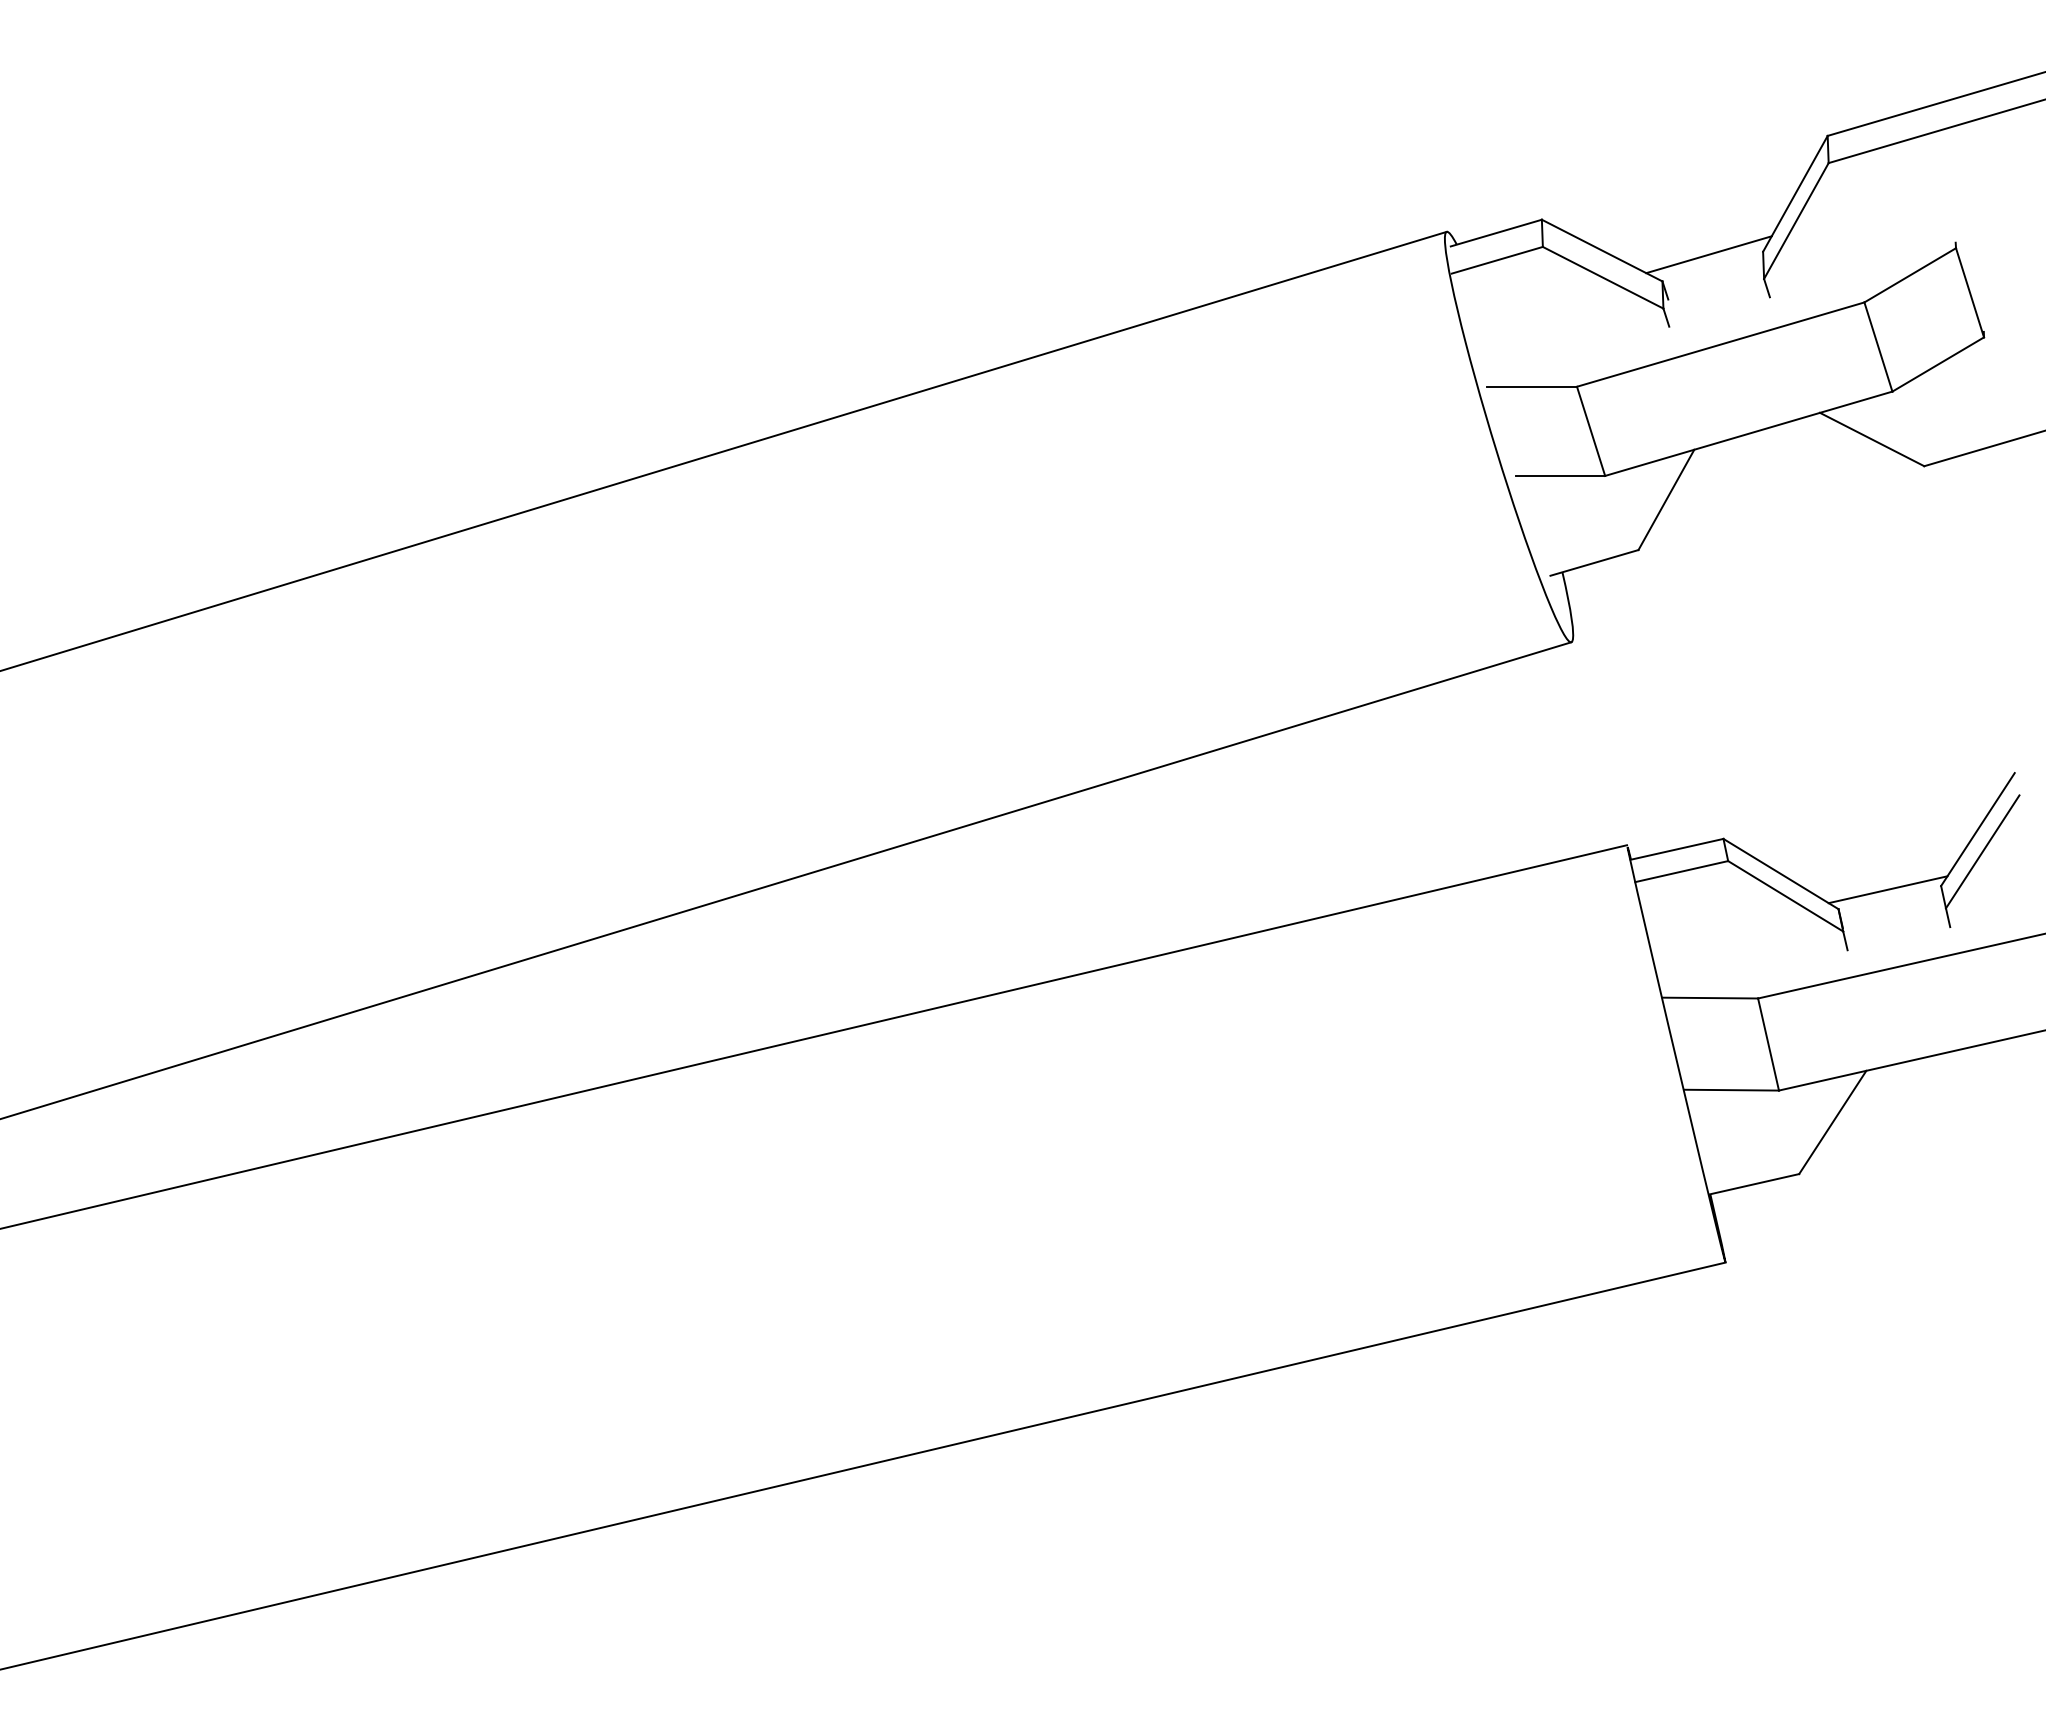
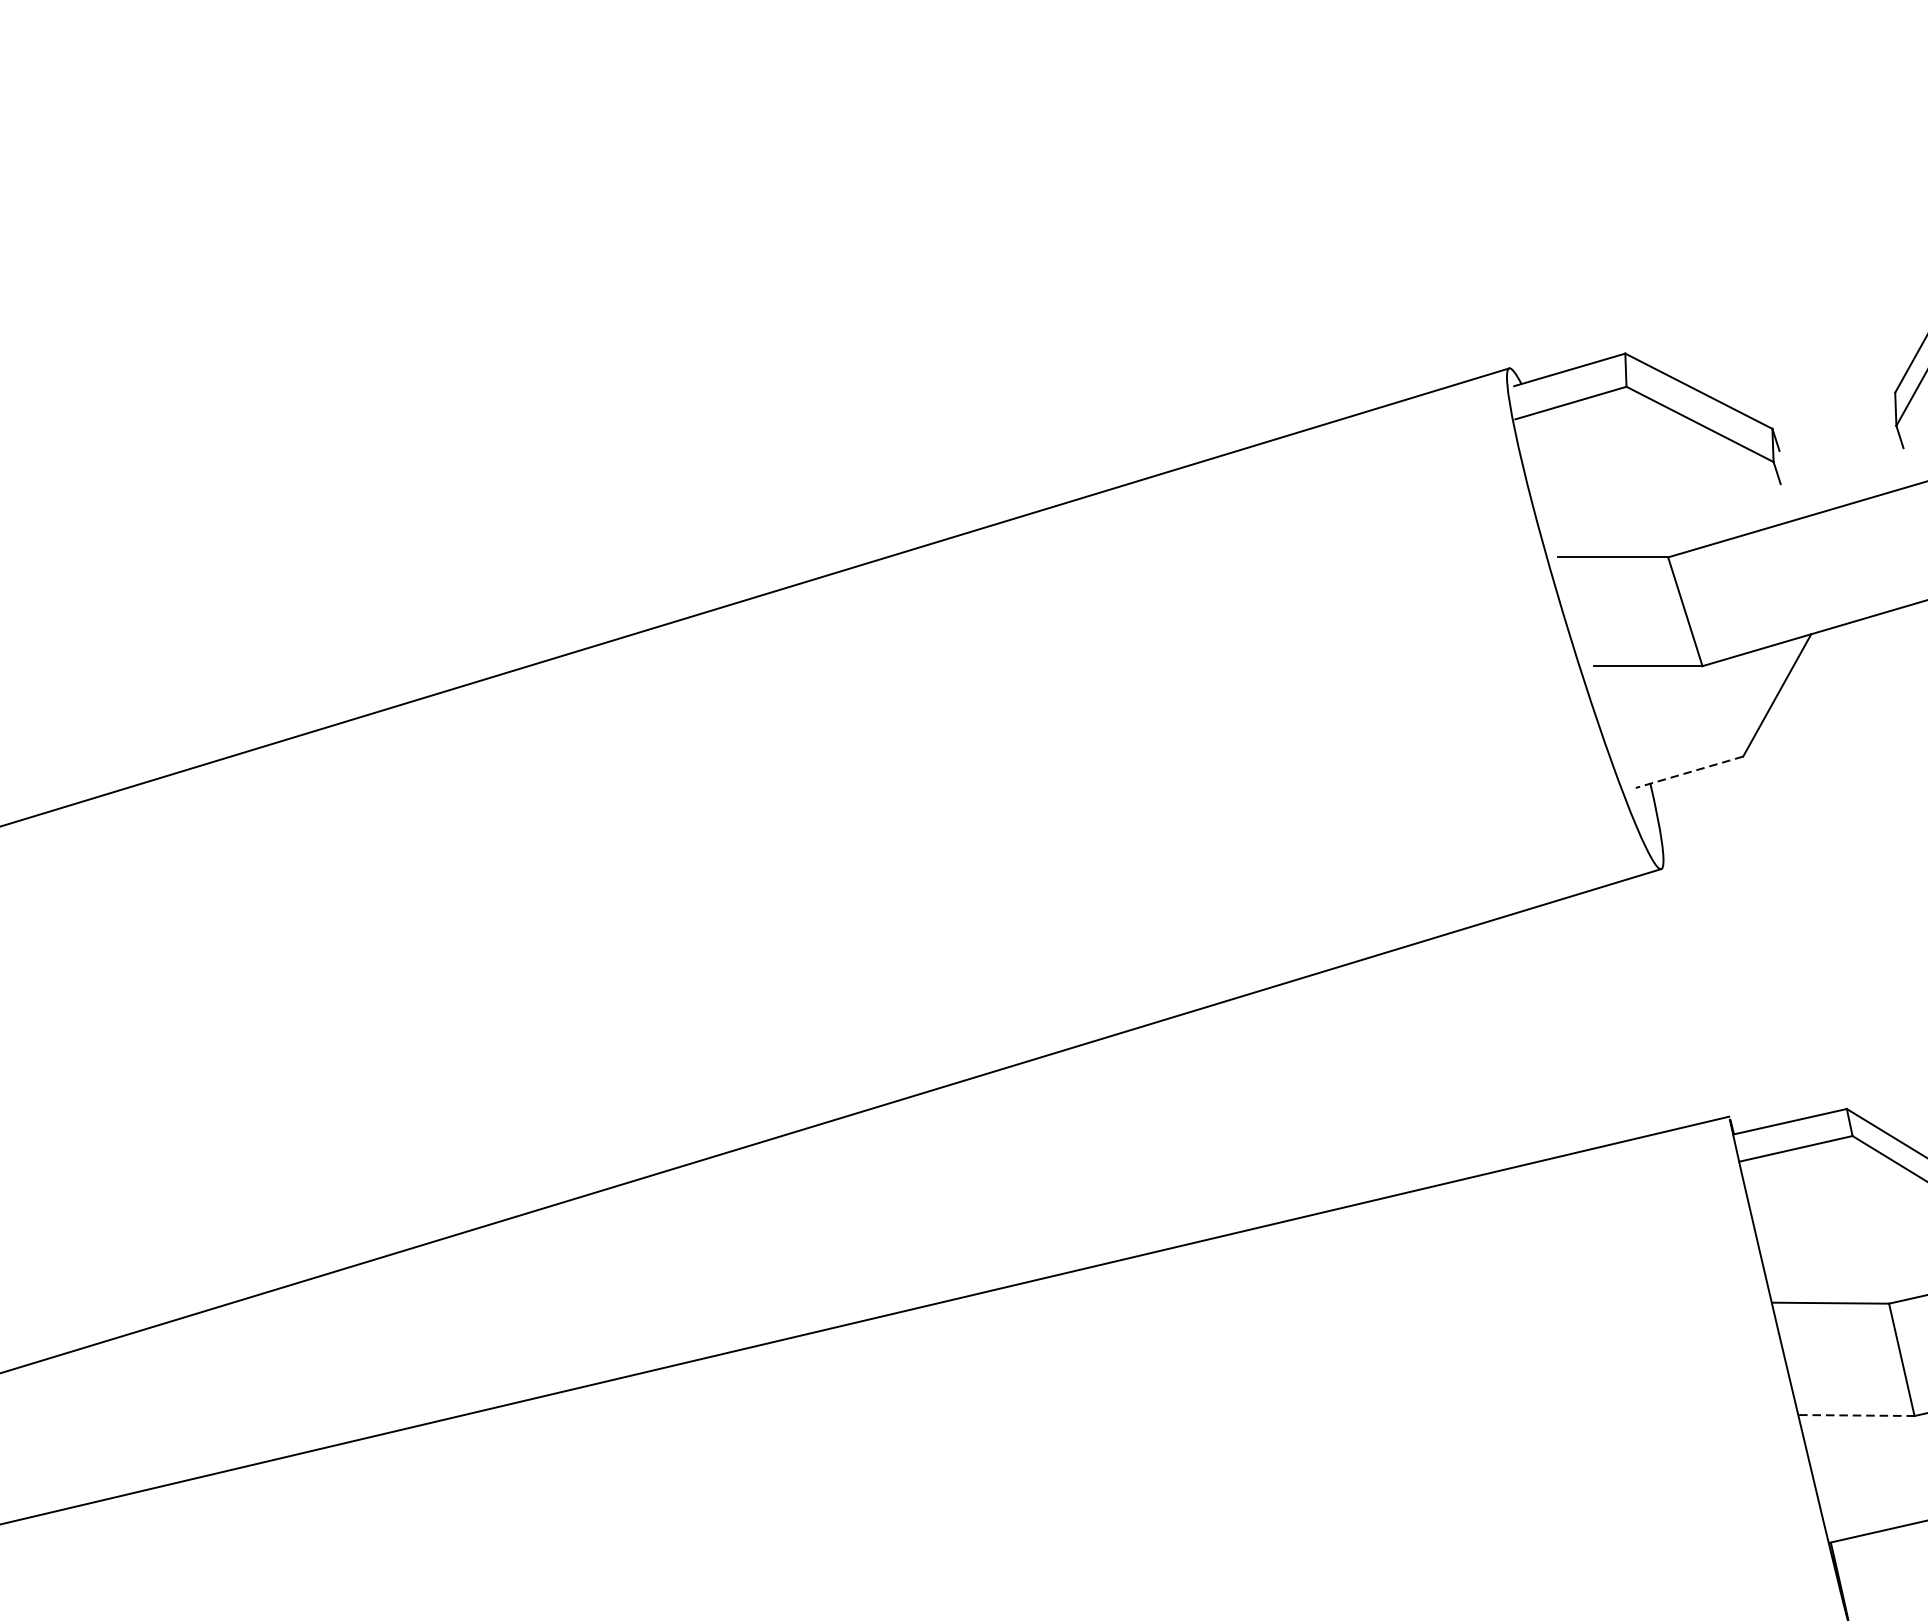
line: (1708, 254) -> (1828, 396), removed
line: (1594, 562) -> (1689, 771), solid -> dashed
line: (1732, 1090) -> (1857, 1415), solid -> dashed

